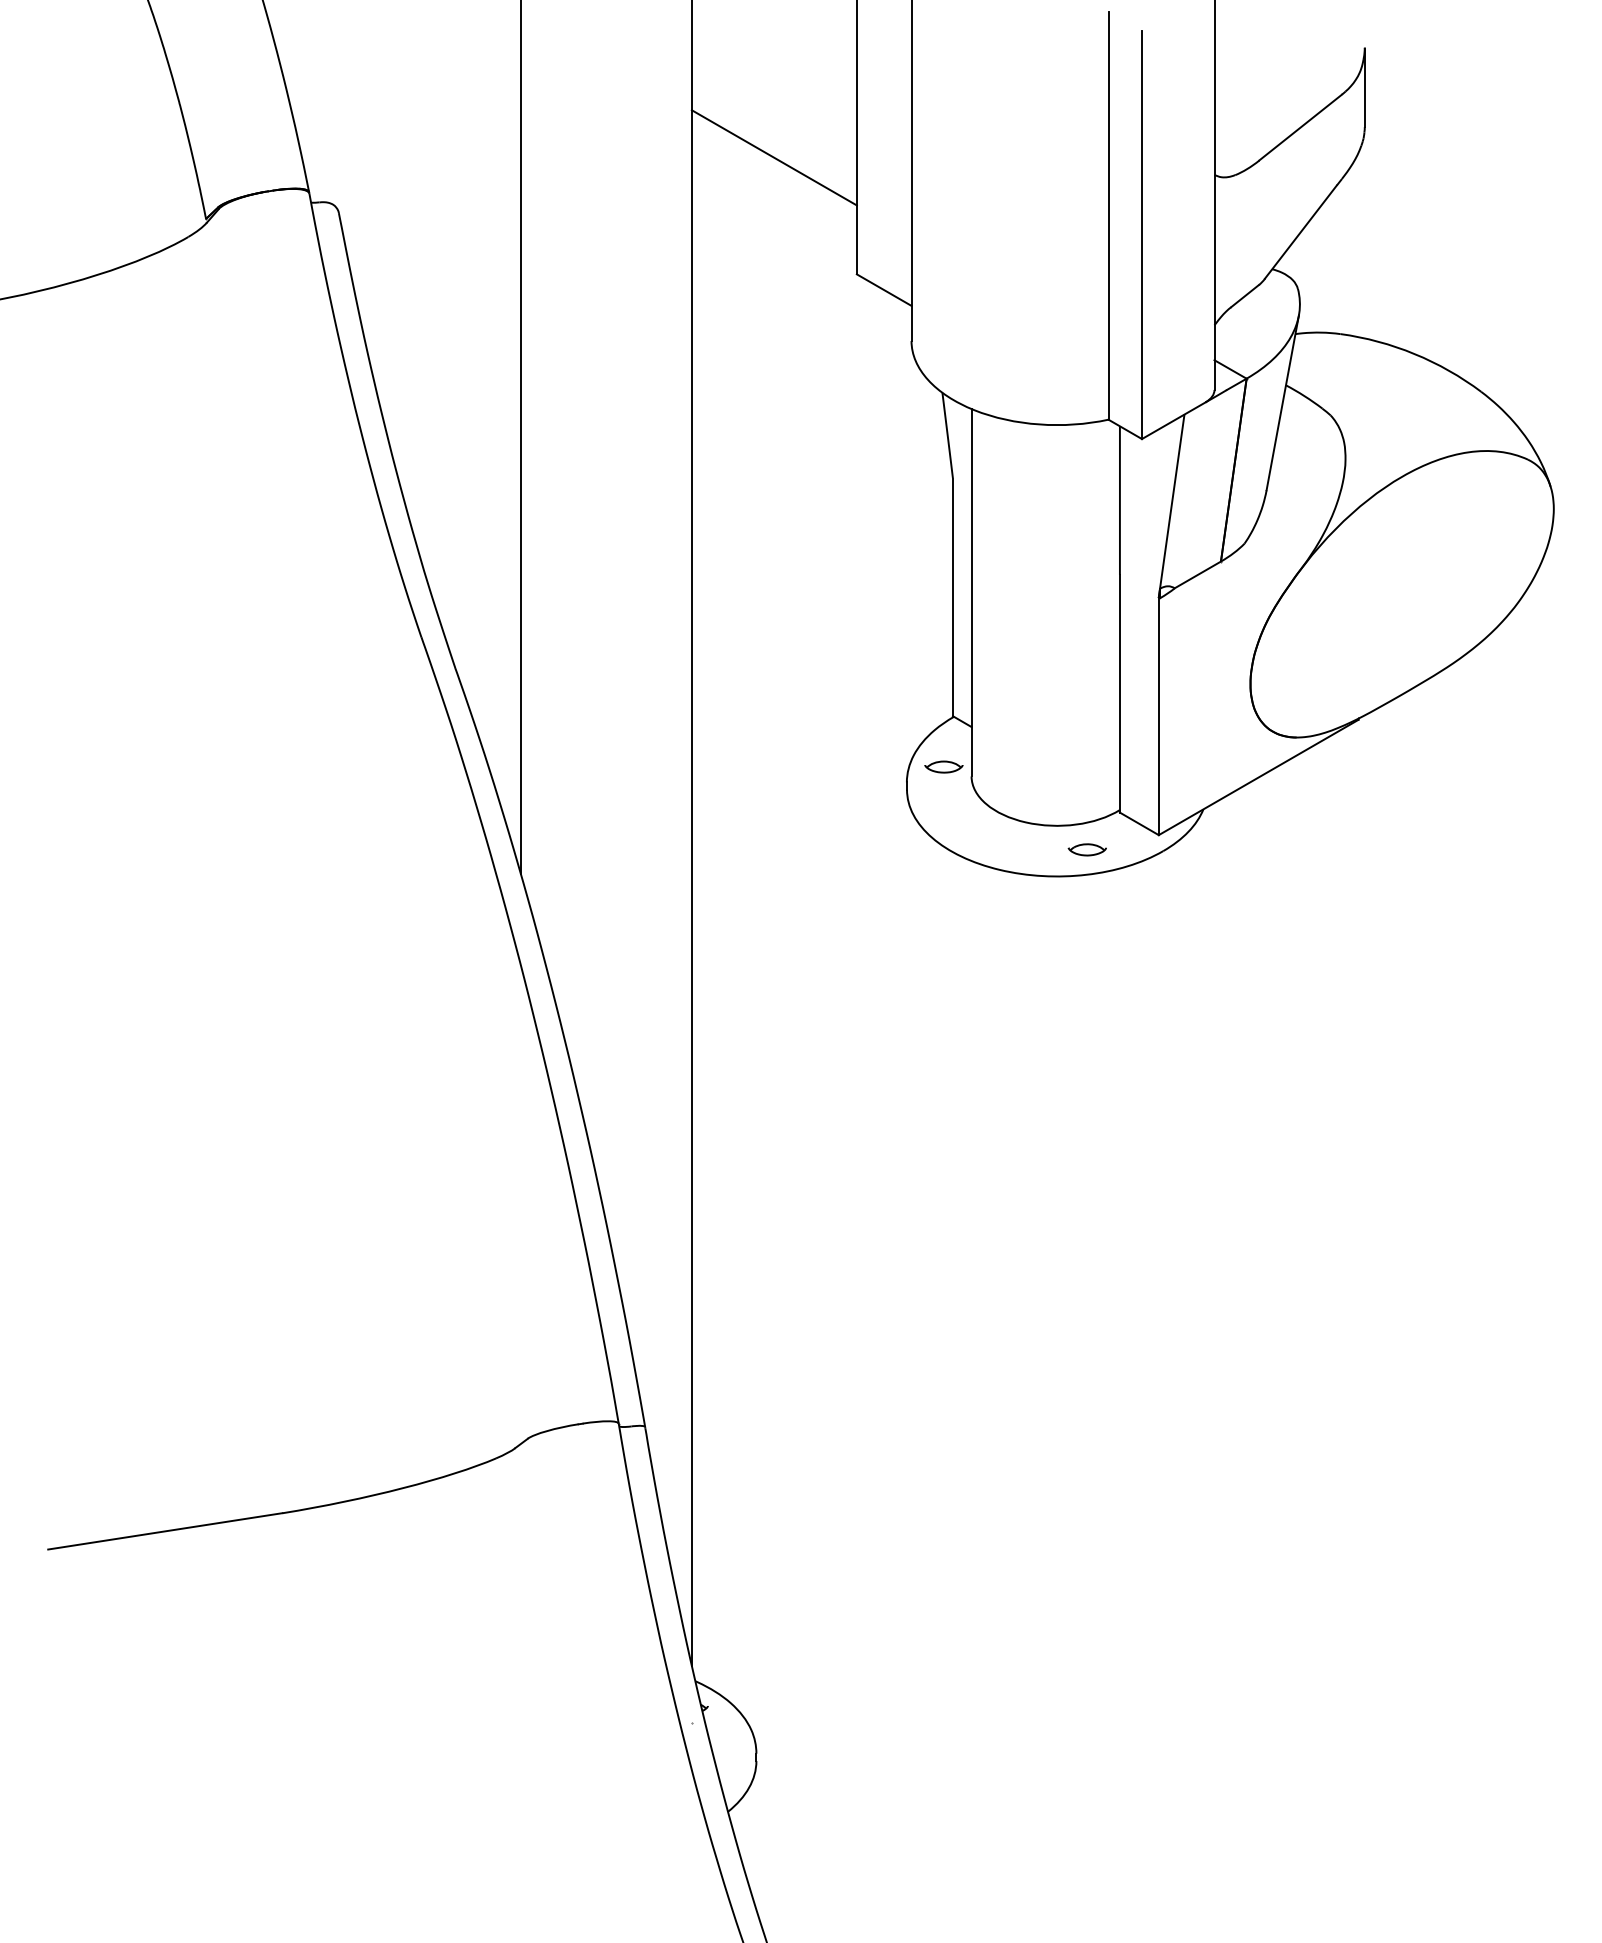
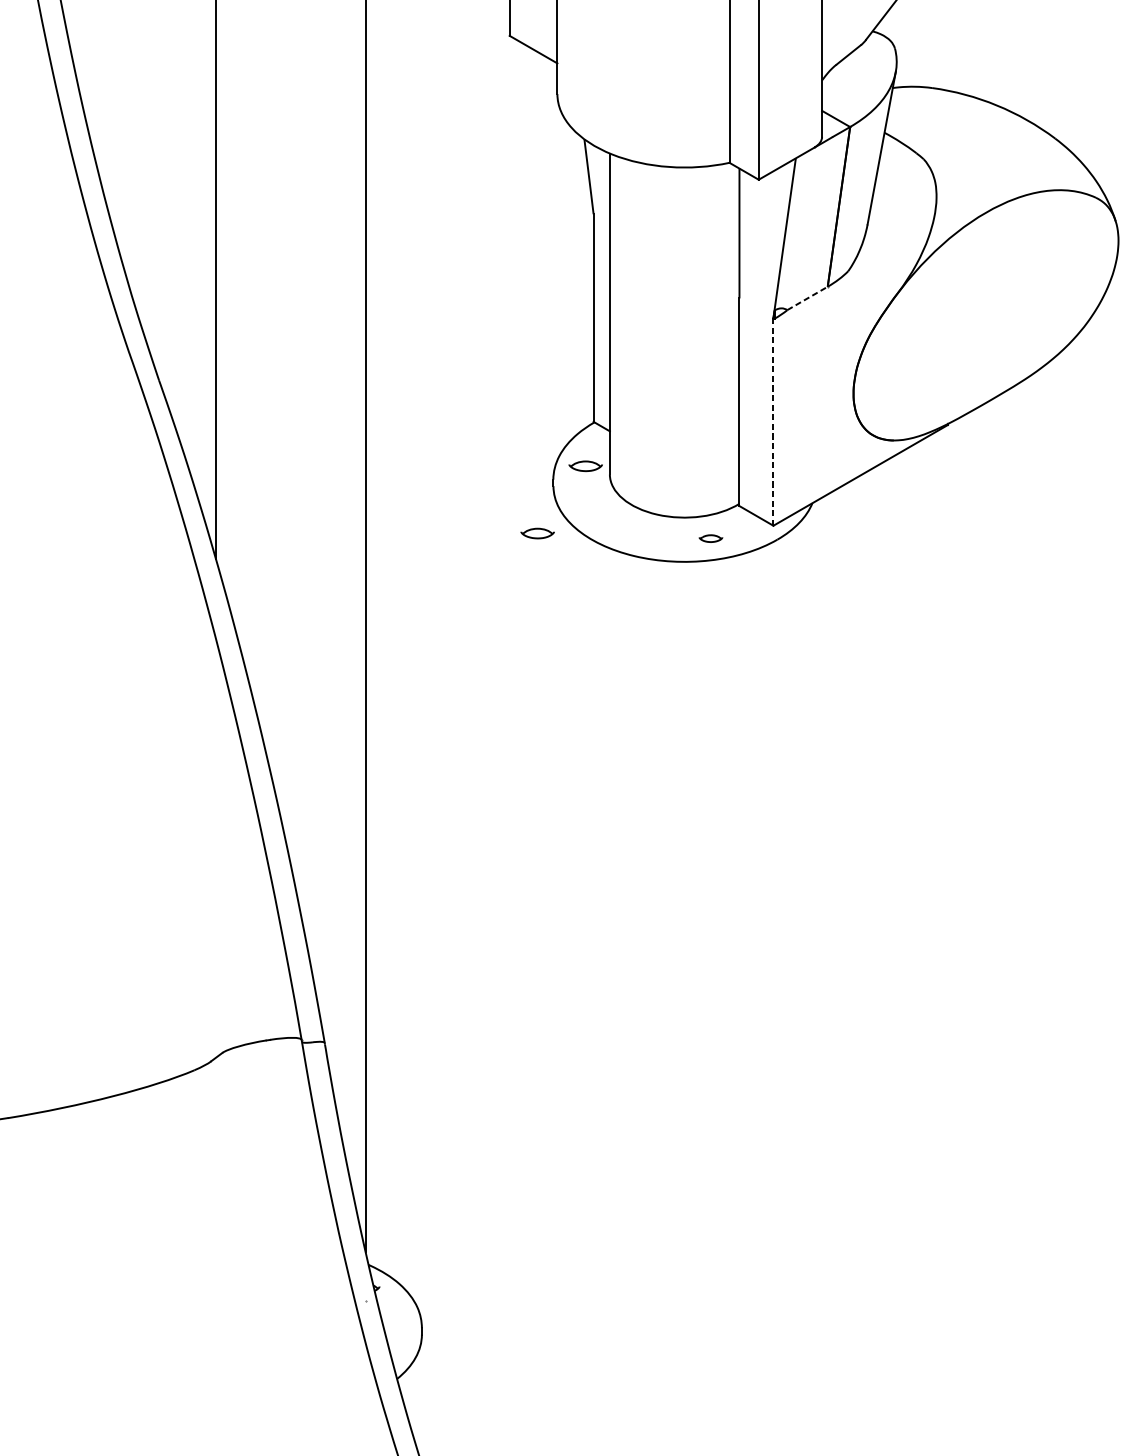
line: (1197, 574) -> (807, 298), solid -> dashed
line: (1158, 716) -> (773, 422), solid -> dashed
part: (888, 843) -> (537, 533), added
part: (1086, 849) -> (710, 538), size x0.7

